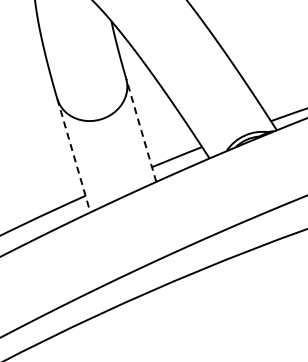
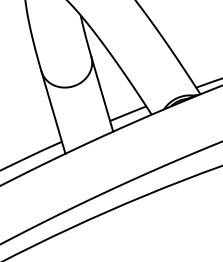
line: (141, 130) -> (102, 94), dashed -> solid
line: (74, 156) -> (53, 113), dashed -> solid

